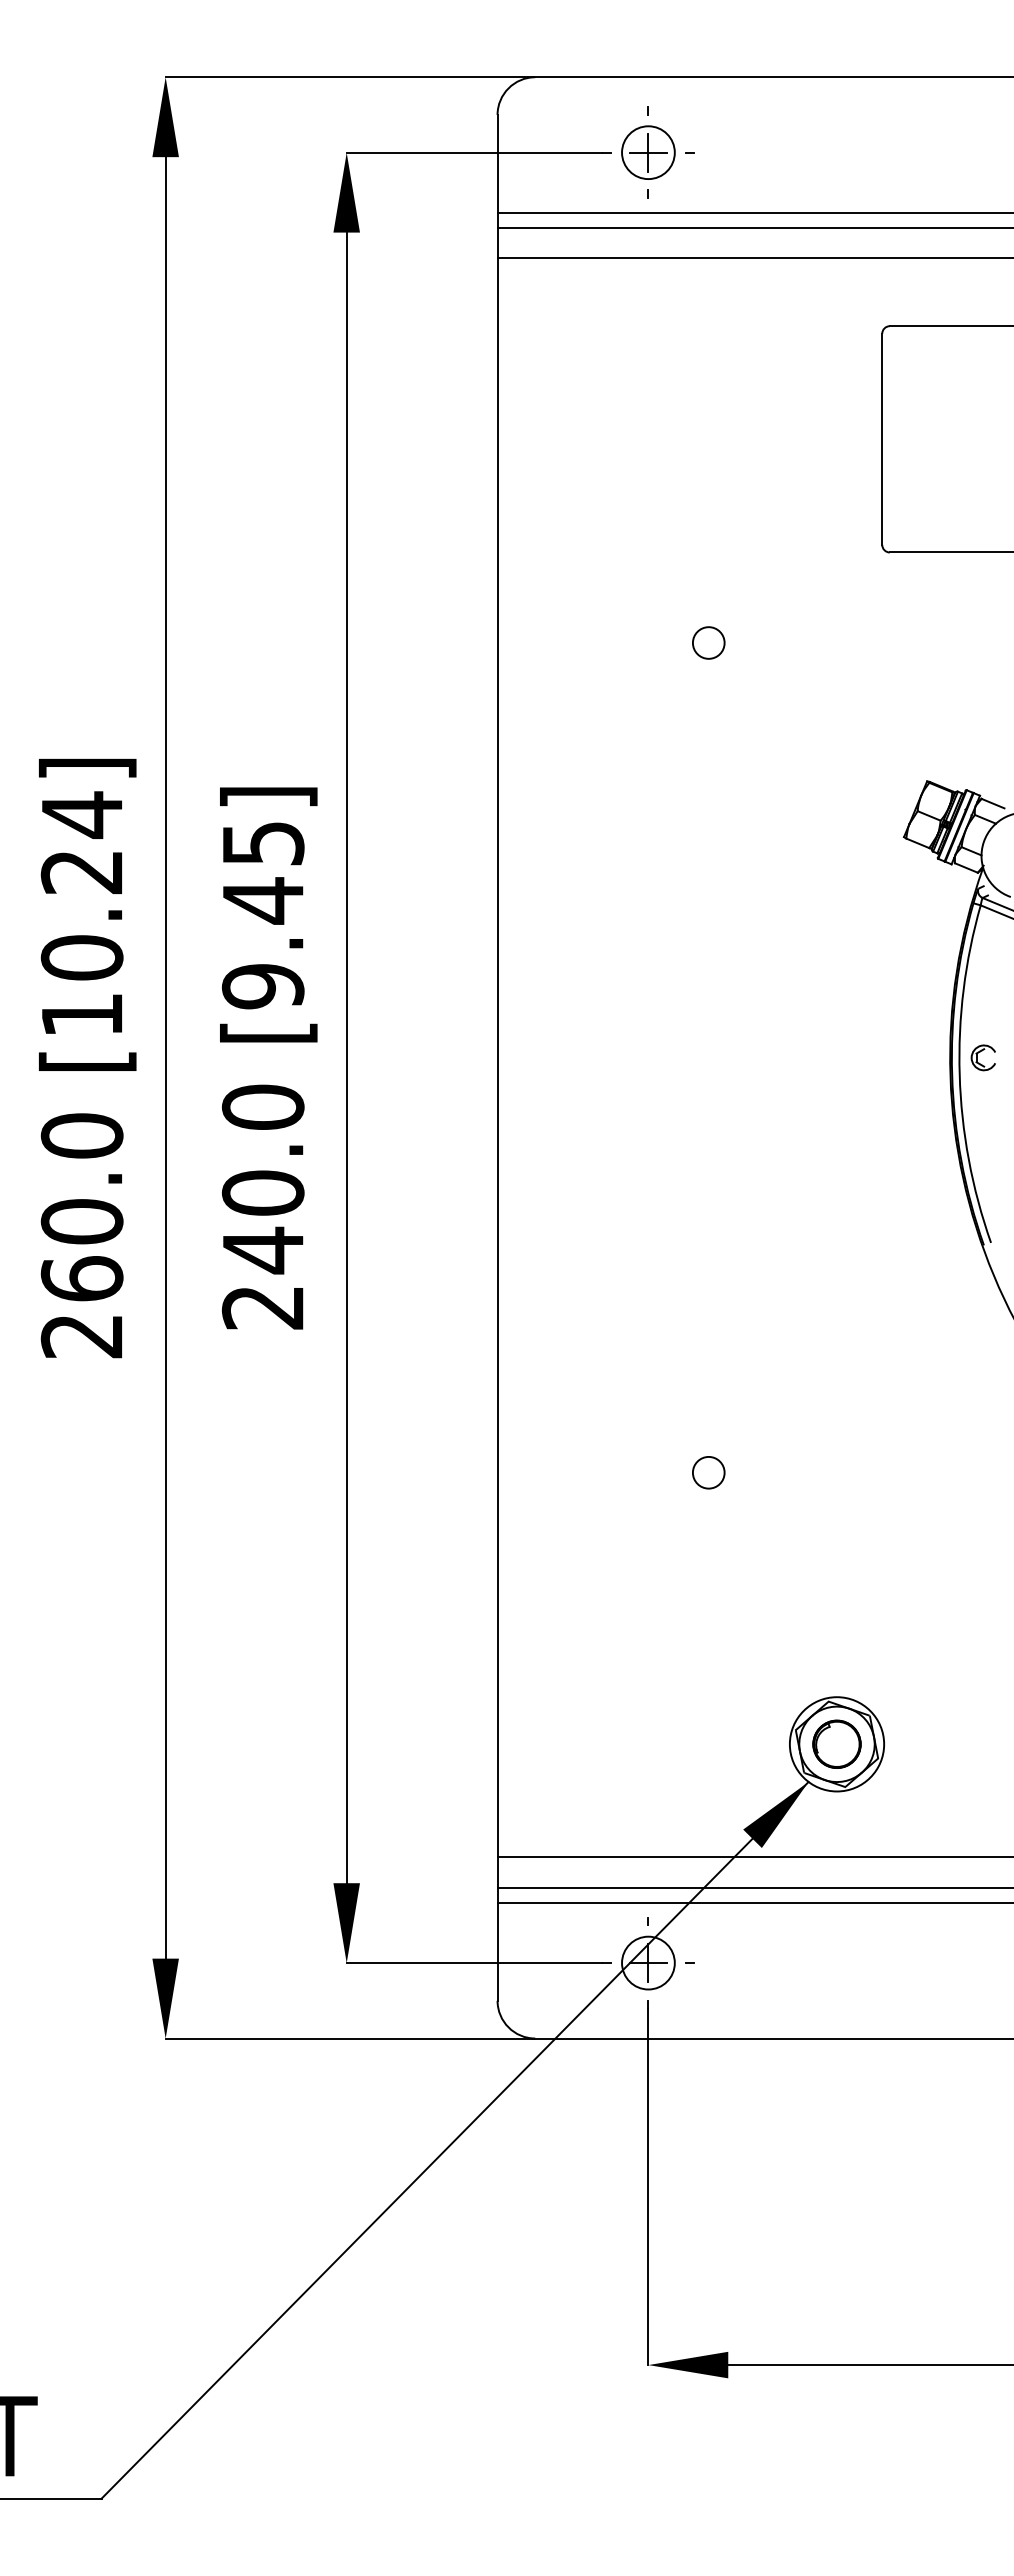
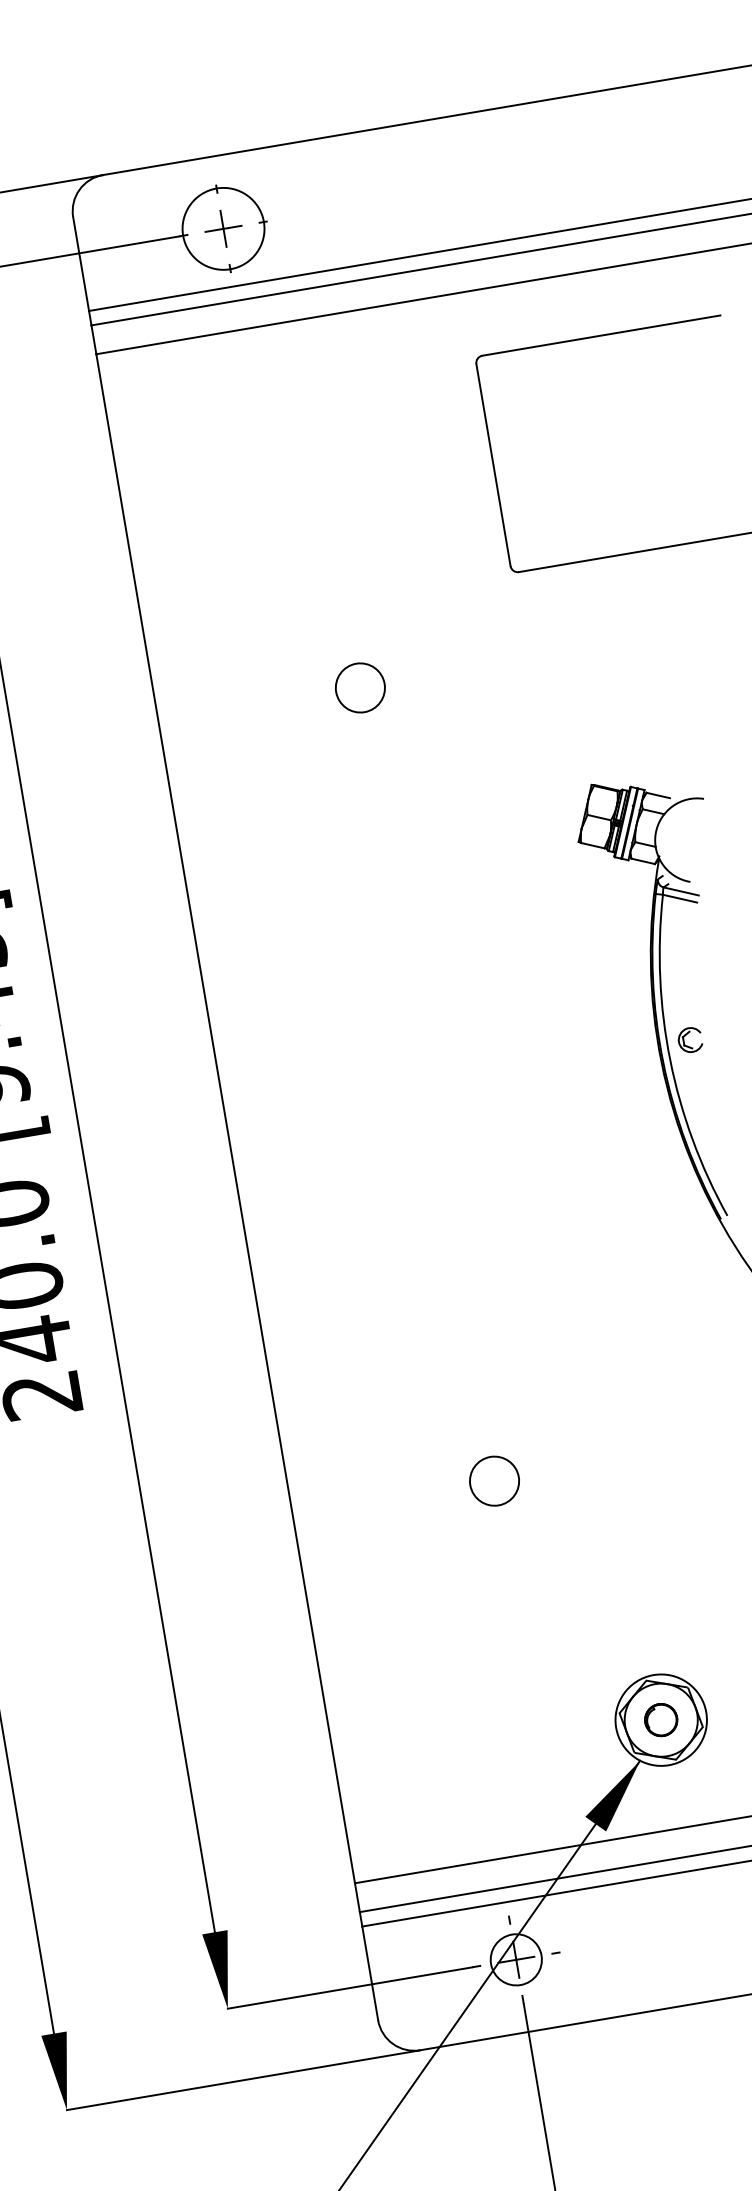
circle: (648, 152) -> (223, 228), size x1.6
circle: (708, 642) -> (360, 687), size x1.6
circle: (708, 1472) -> (494, 1481), size x1.6
part: (836, 1743) -> (660, 1719), size x0.7

